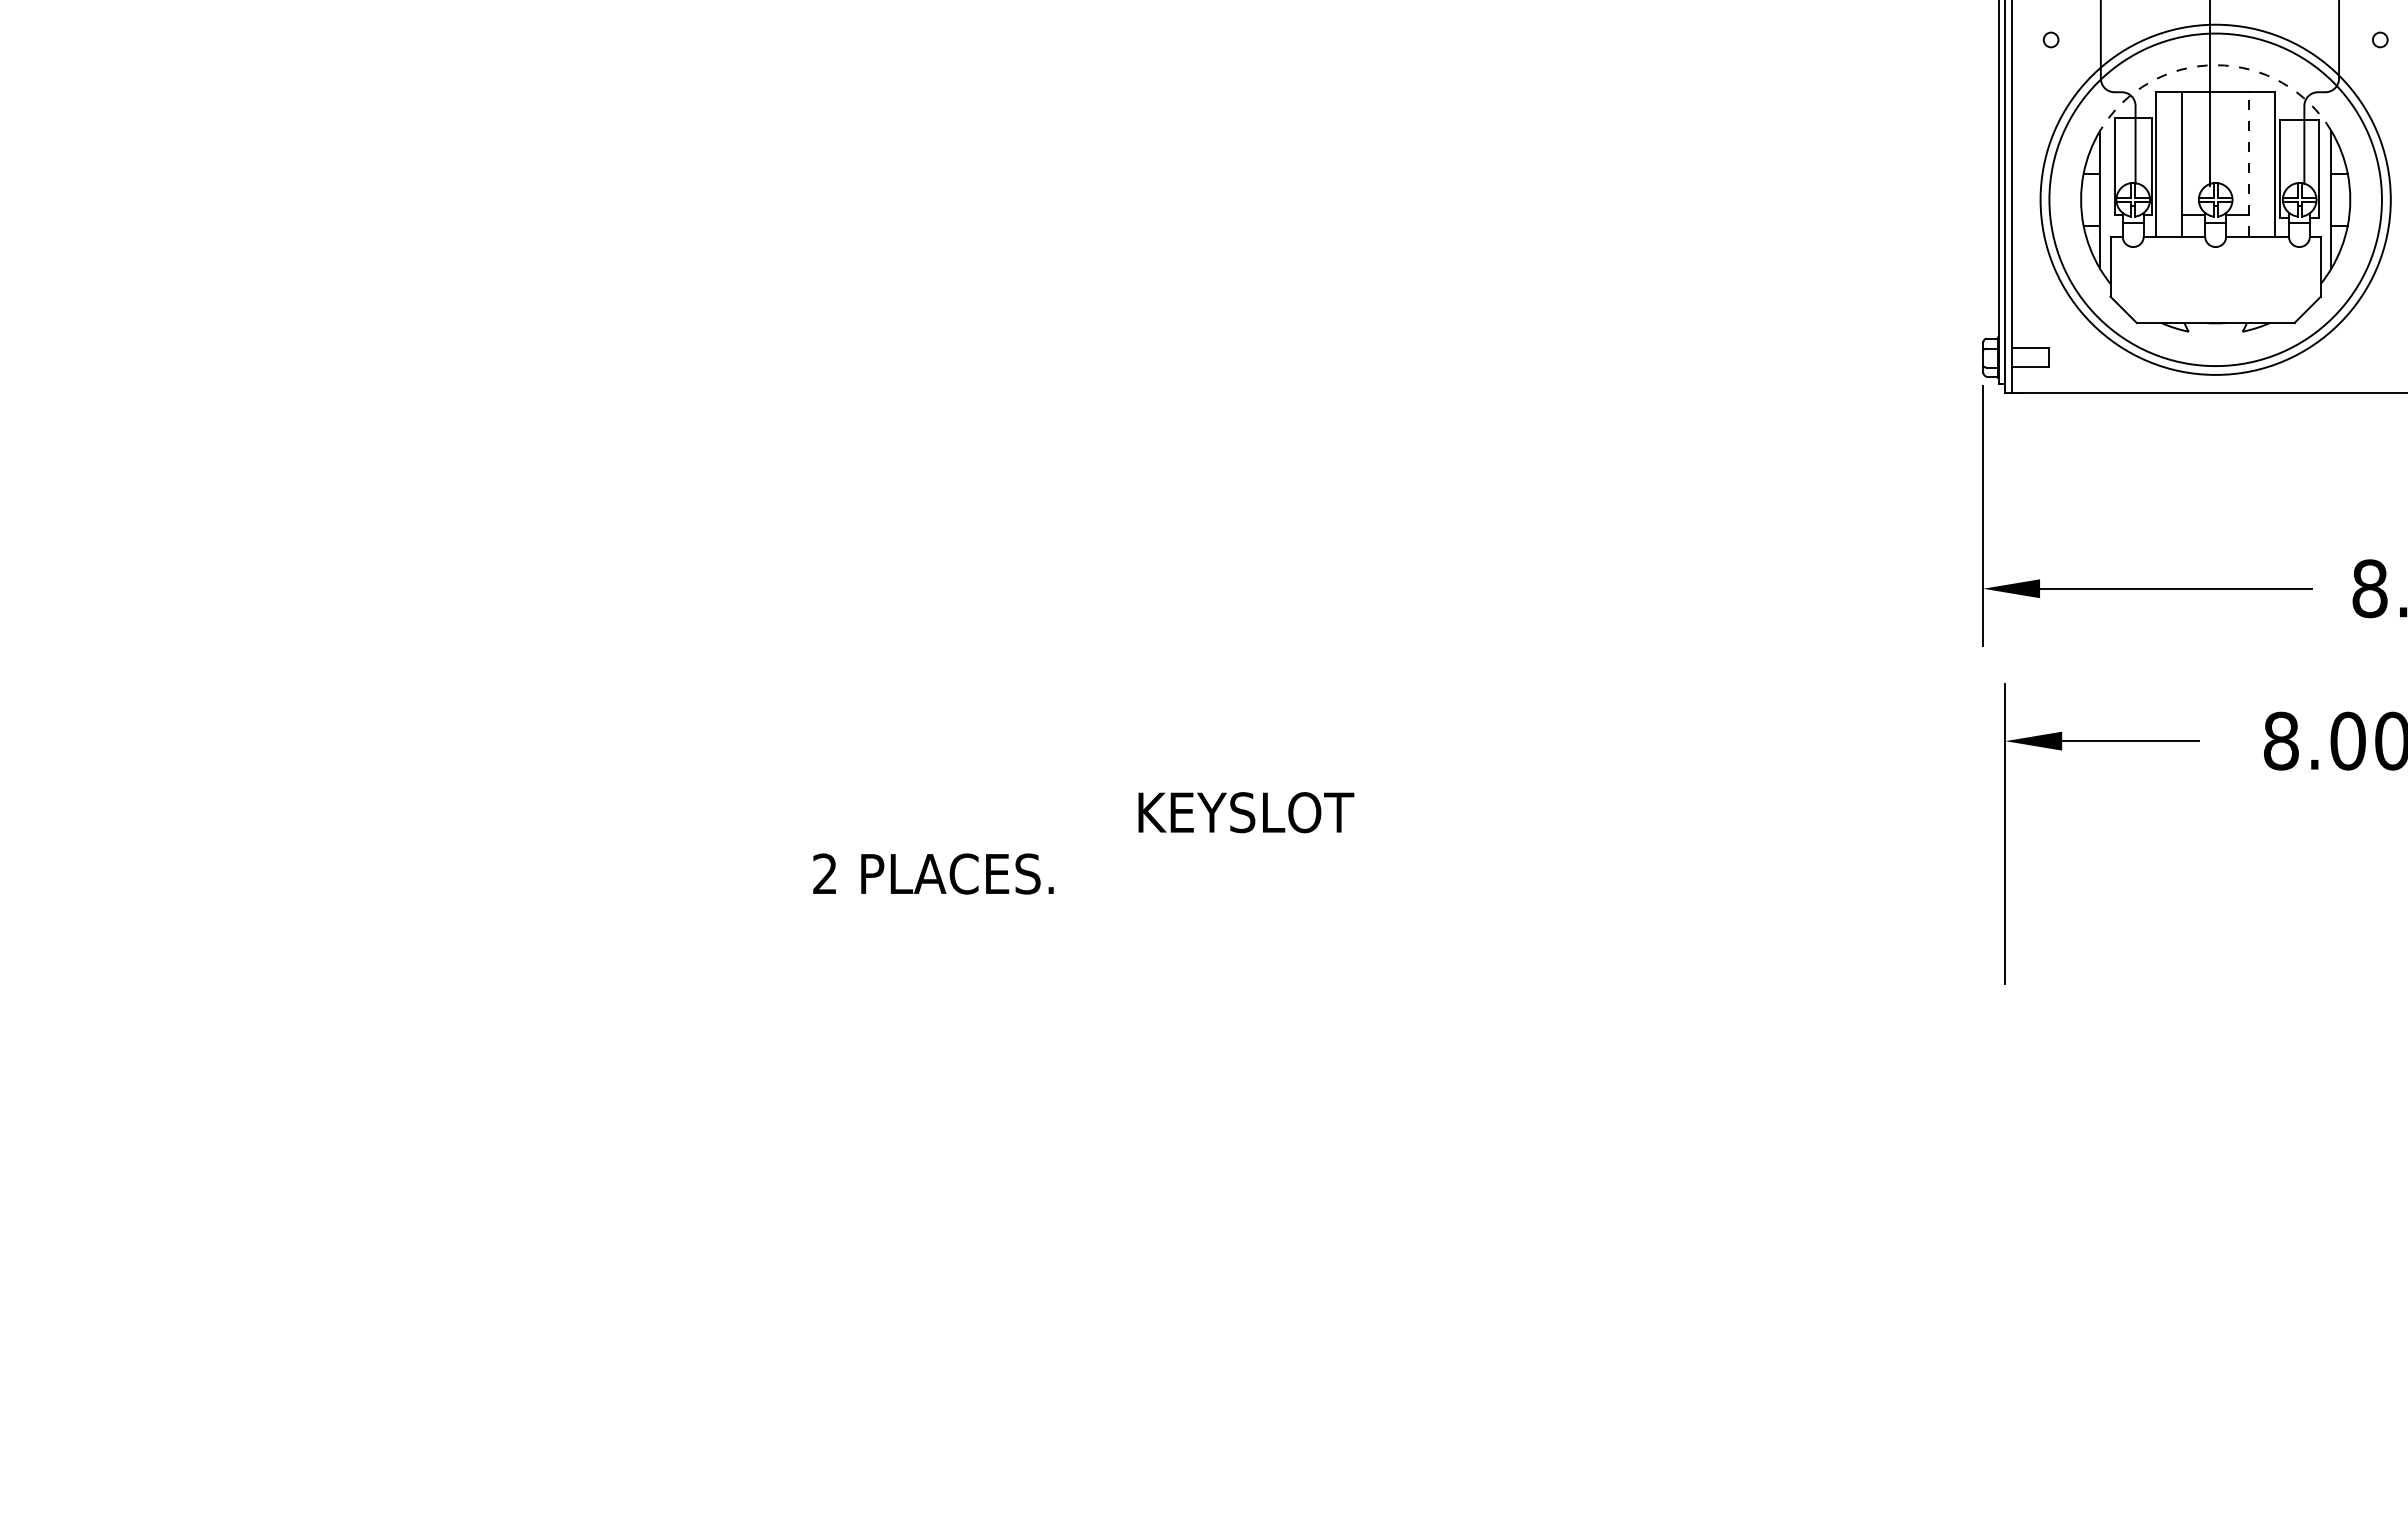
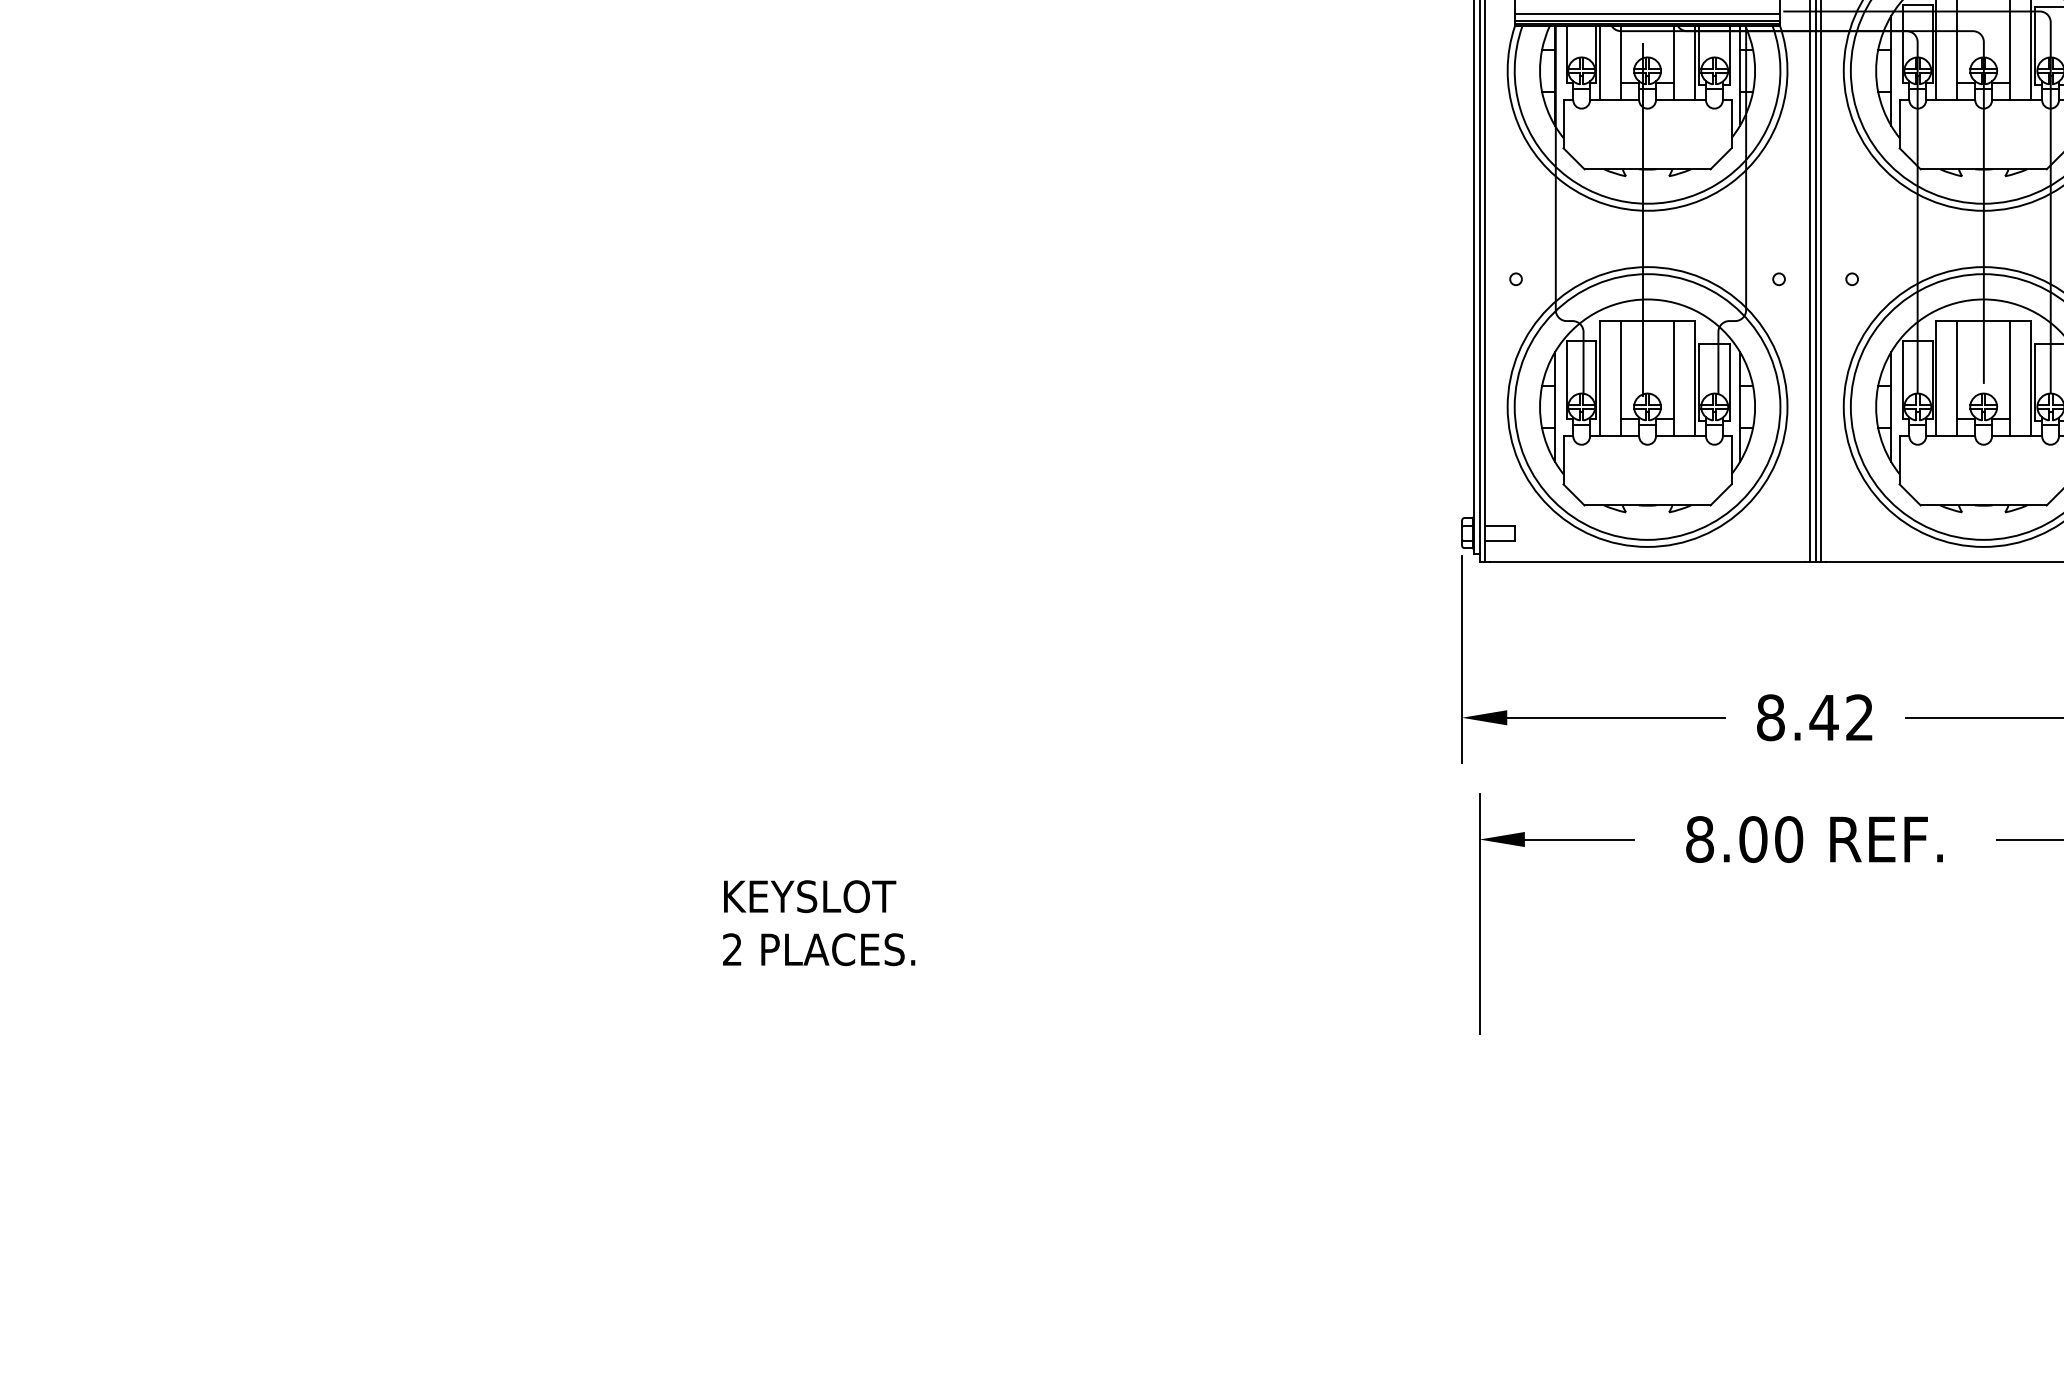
arc: (2215, 65) -> (1647, 299), dashed -> solid
line: (2249, 164) -> (1674, 378), dashed -> solid
text: (1246, 812) -> (810, 896), moved
text: (933, 873) -> (819, 949), moved

